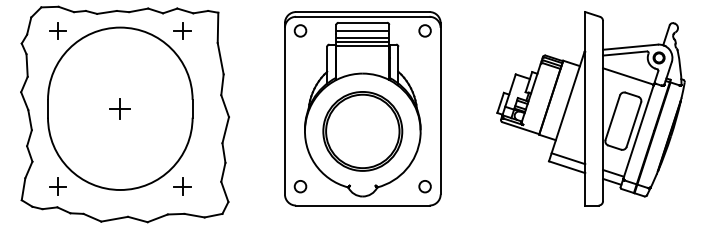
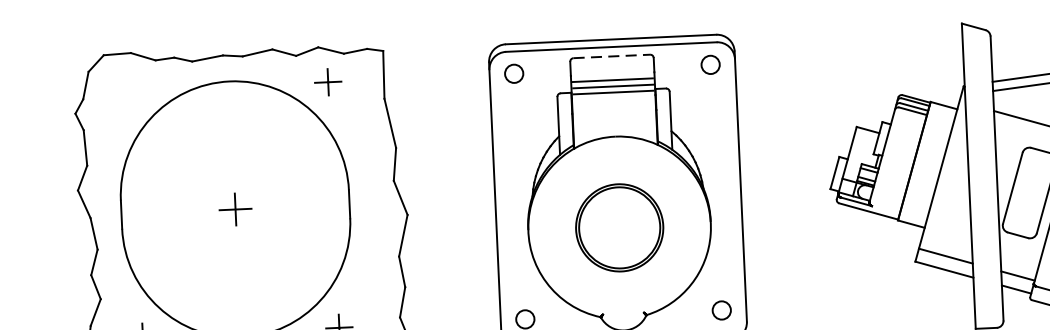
line: (363, 22) -> (612, 55), solid -> dashed
part: (57, 30) -> (130, 90), removed
line: (362, 30) -> (611, 68), removed
part: (362, 131) -> (619, 227), size x0.7

